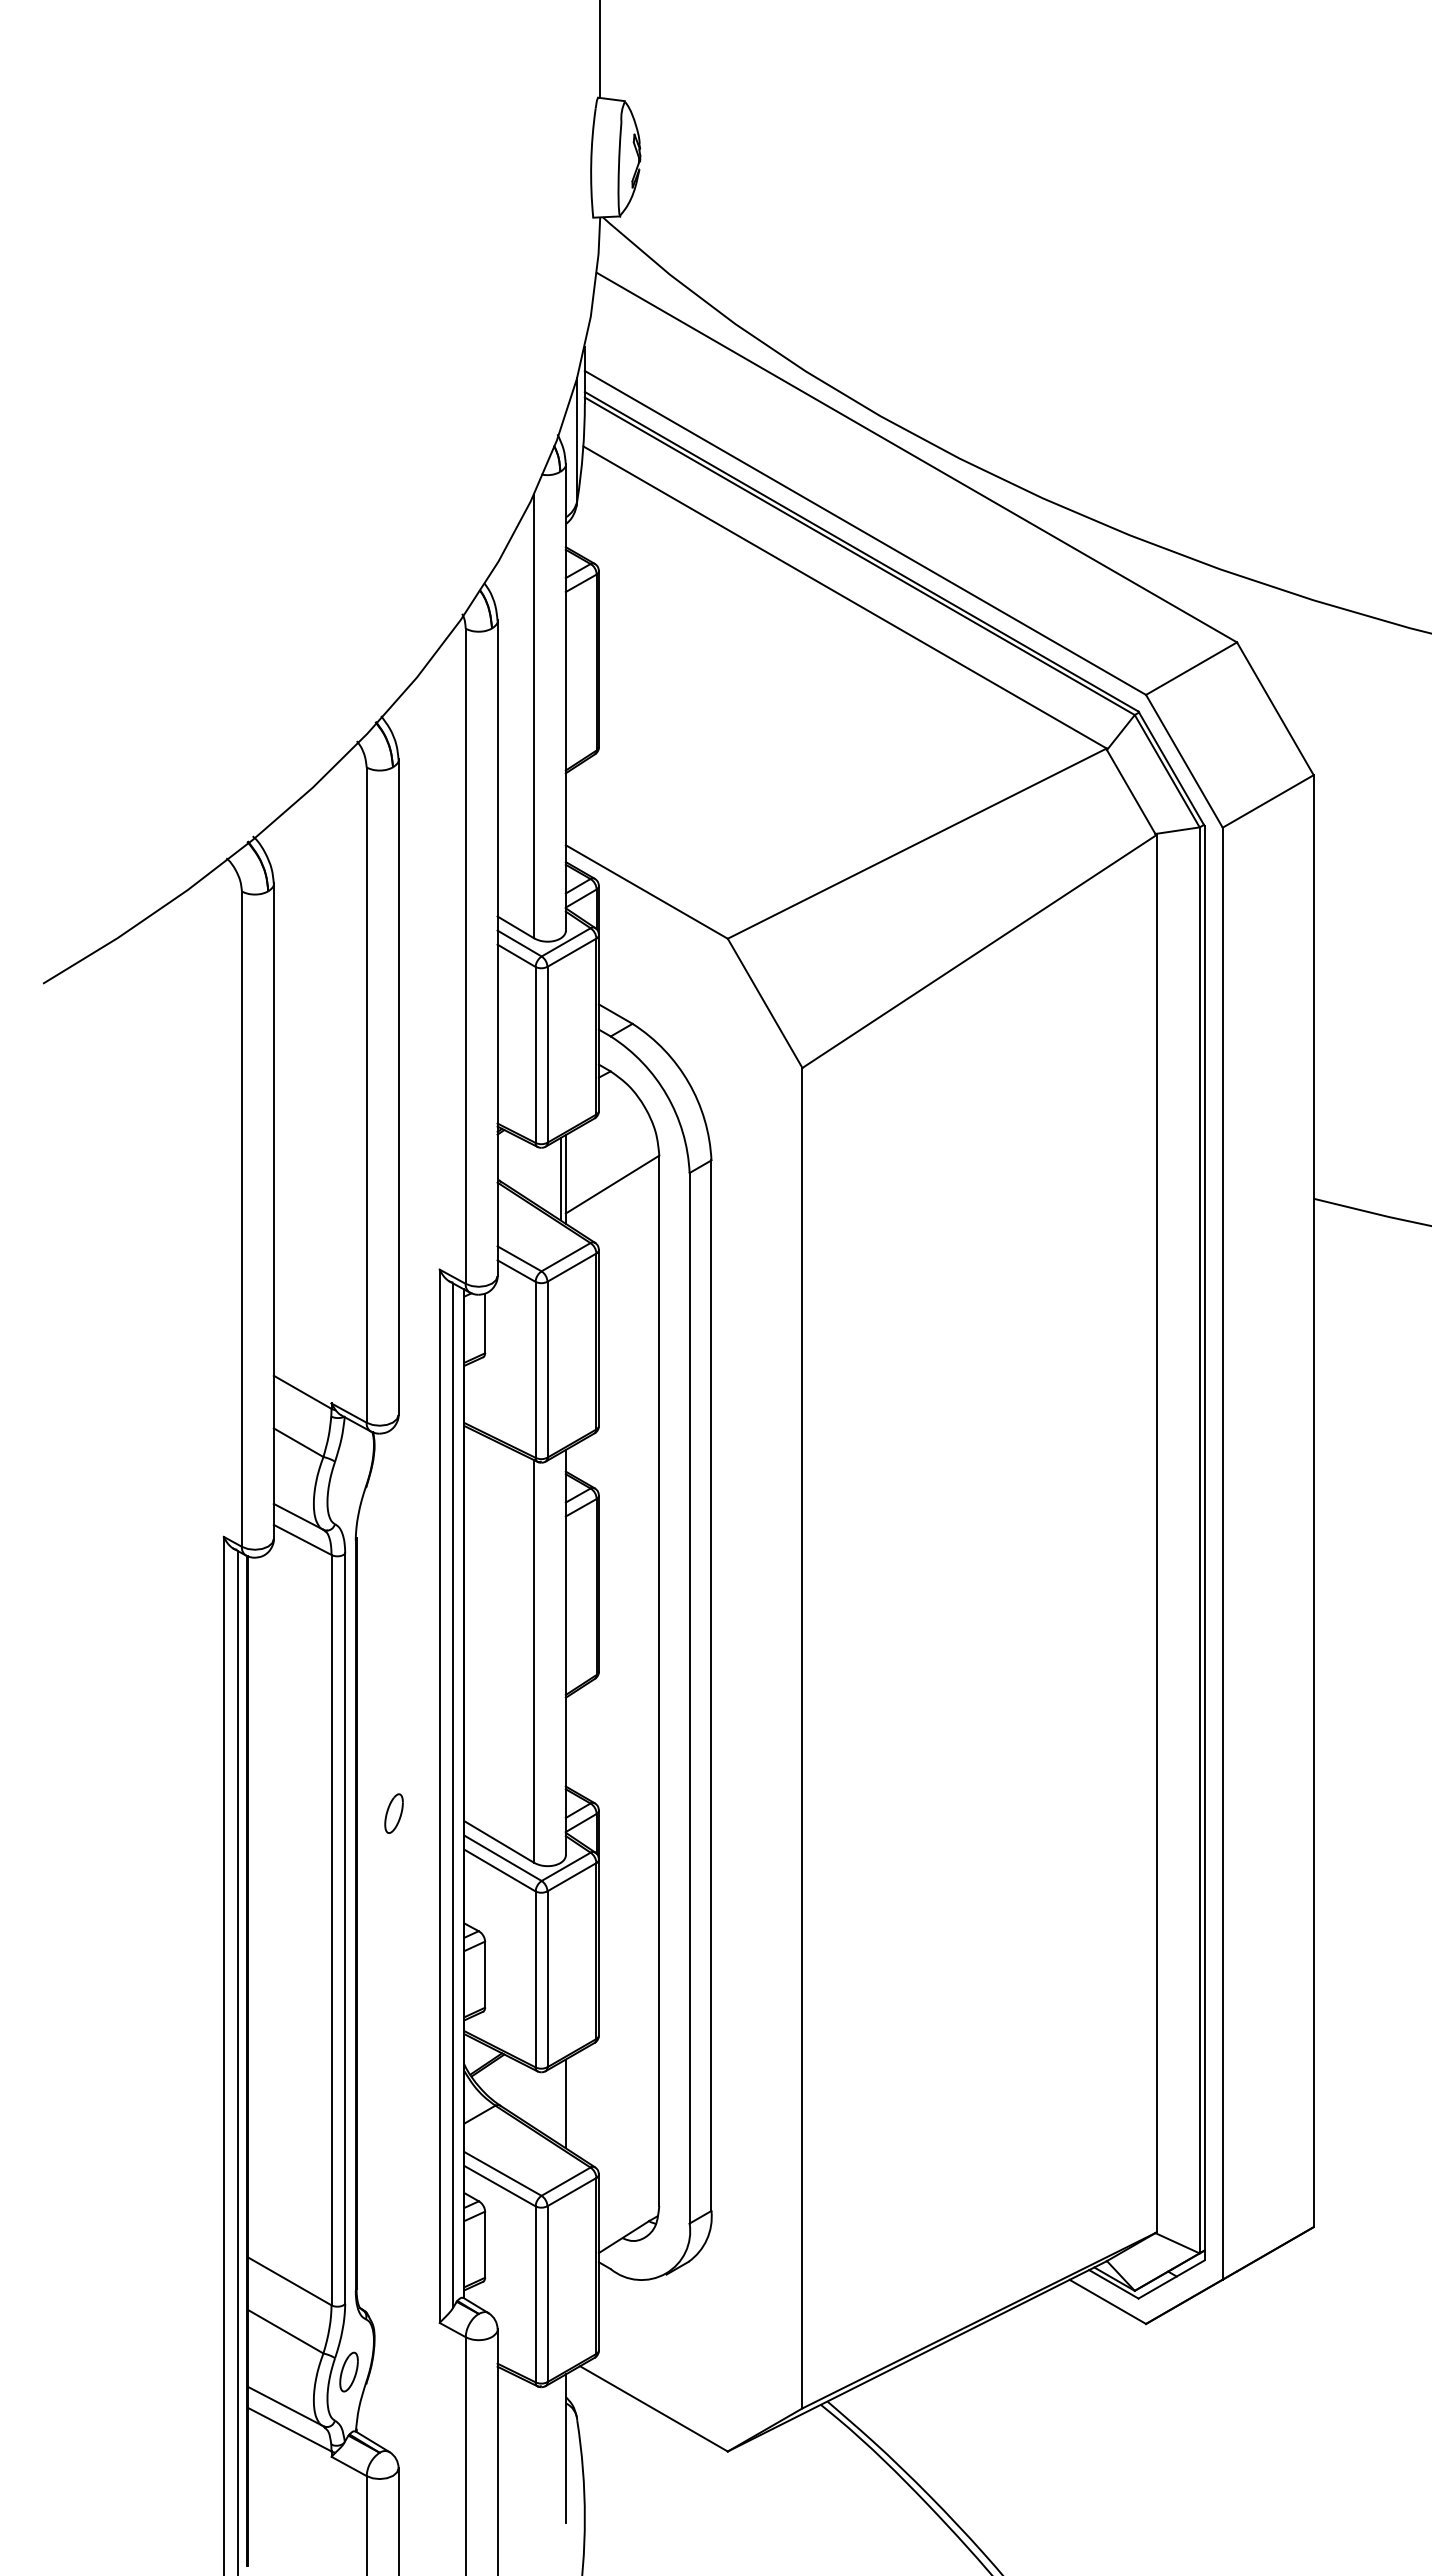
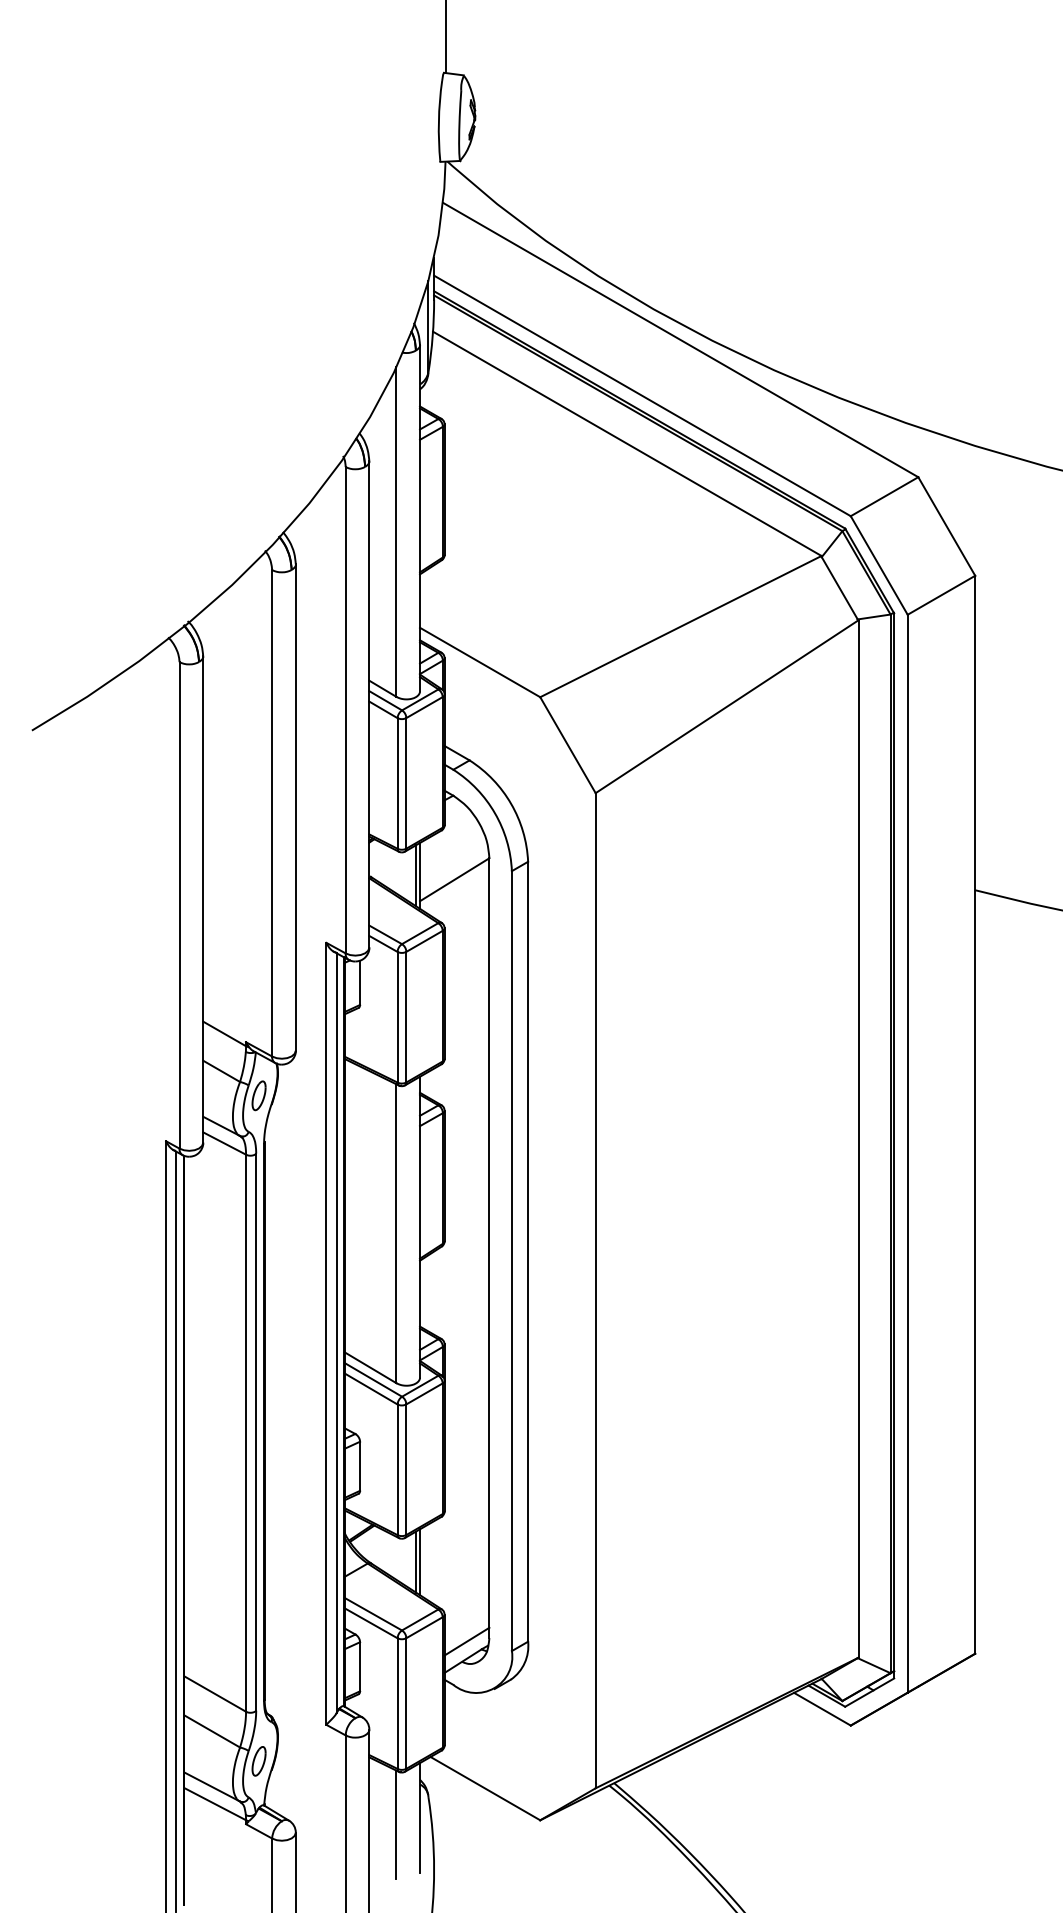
part: (393, 1813) -> (258, 1095), moved
line: (560, 2103) -> (416, 1561), added
line: (628, 2210) -> (466, 1641), added
line: (533, 2457) -> (396, 1824), added

